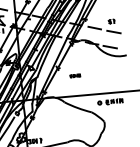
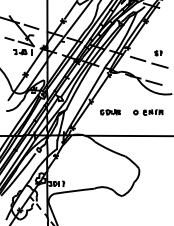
part: (75, 75) -> (110, 112), size x1.67
part: (110, 102) -> (148, 112), moved

